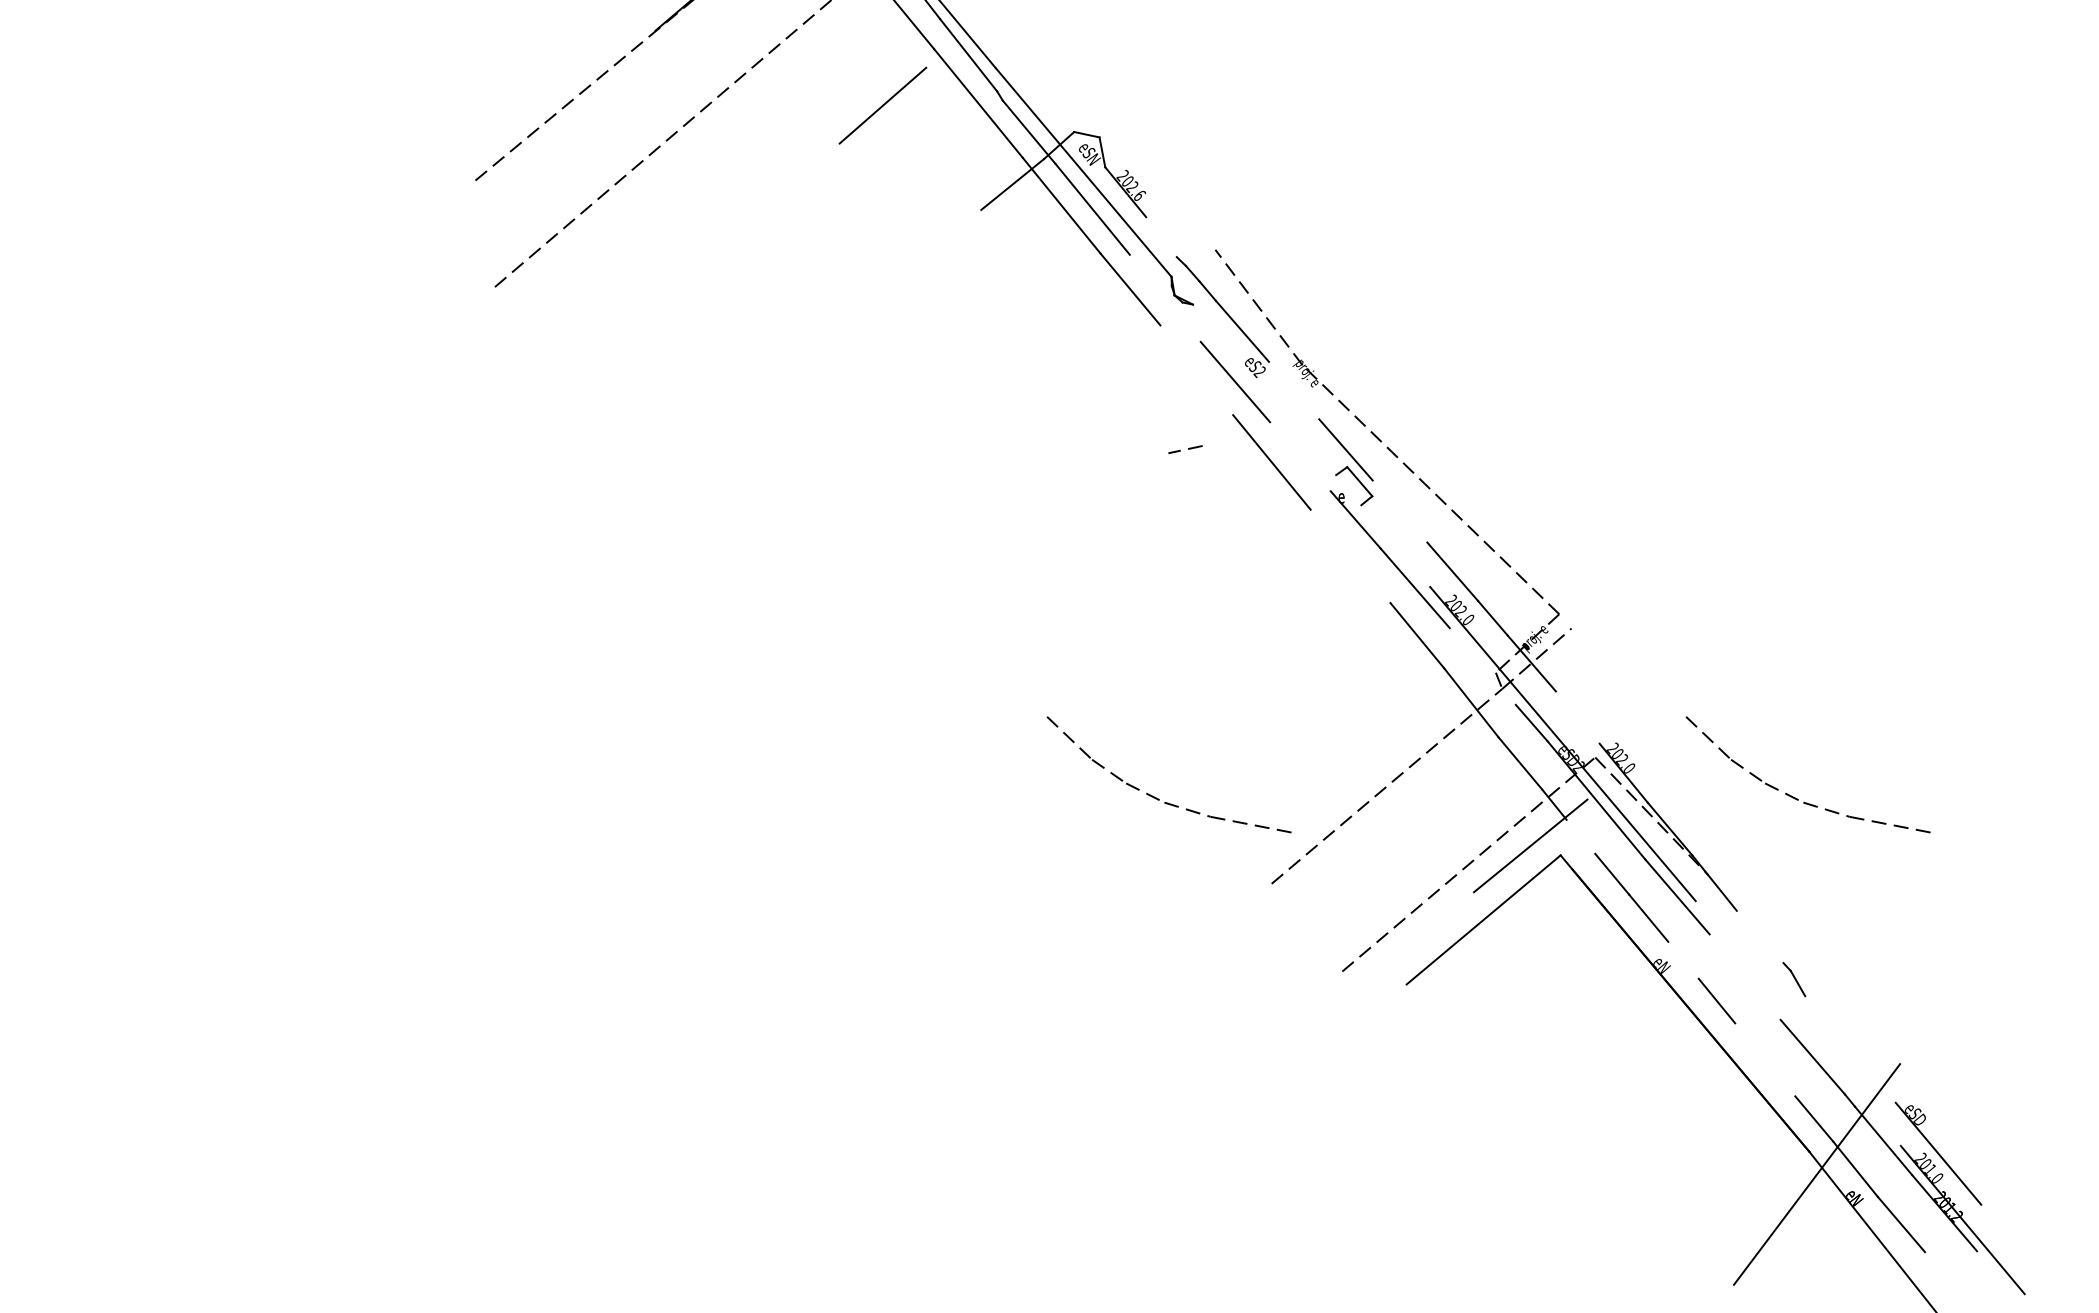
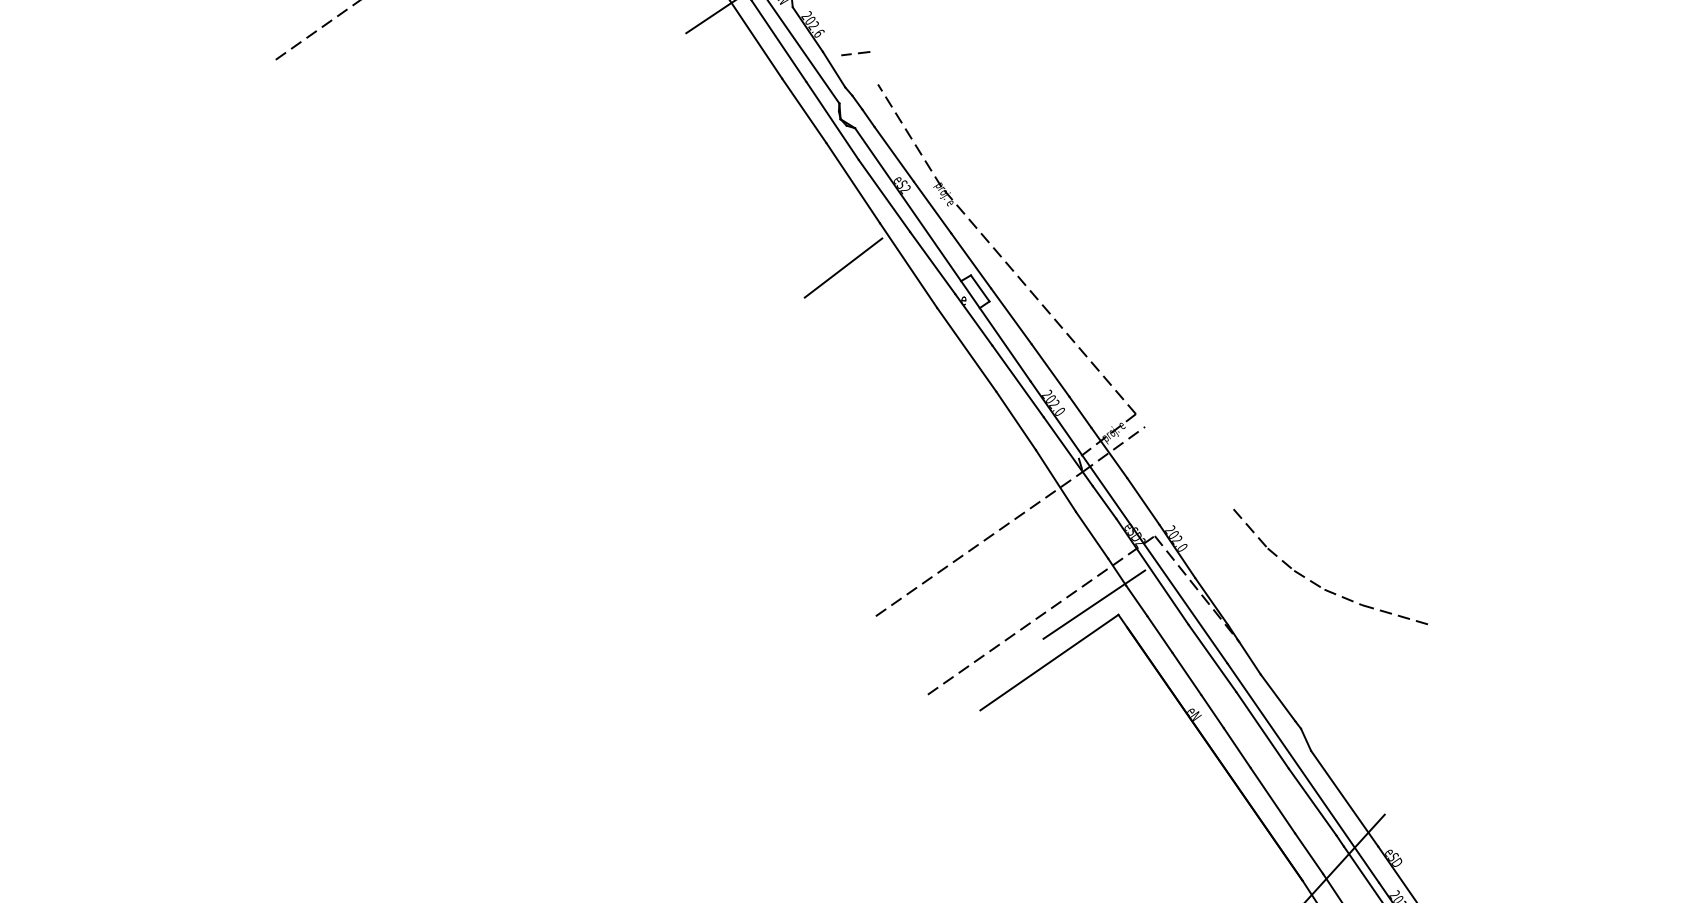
line: (1161, 237) -> (834, 70), added
line: (1164, 297) -> (831, 120), added
line: (1196, 370) -> (852, 183), added
line: (1294, 390) -> (932, 207), added
line: (1311, 445) -> (942, 254), added
line: (1188, 449) -> (858, 53), moved
line: (1300, 456) -> (932, 262), added
line: (1194, 471) -> (843, 267), added
line: (1399, 511) -> (1010, 316), added
line: (1350, 556) -> (966, 349), added
line: (1482, 666) -> (1068, 451), added
line: (1577, 717) -> (1143, 501), added
part: (1156, 797) -> (786, 535), removed
line: (1580, 836) -> (1136, 600), added
line: (1759, 936) -> (1277, 697), added
line: (1683, 959) -> (1212, 710), added
line: (1744, 976) -> (1262, 729), added
line: (1797, 1023) -> (1302, 772), added
line: (1850, 1049) -> (1344, 798), added
line: (1765, 1059) -> (1273, 800), added

